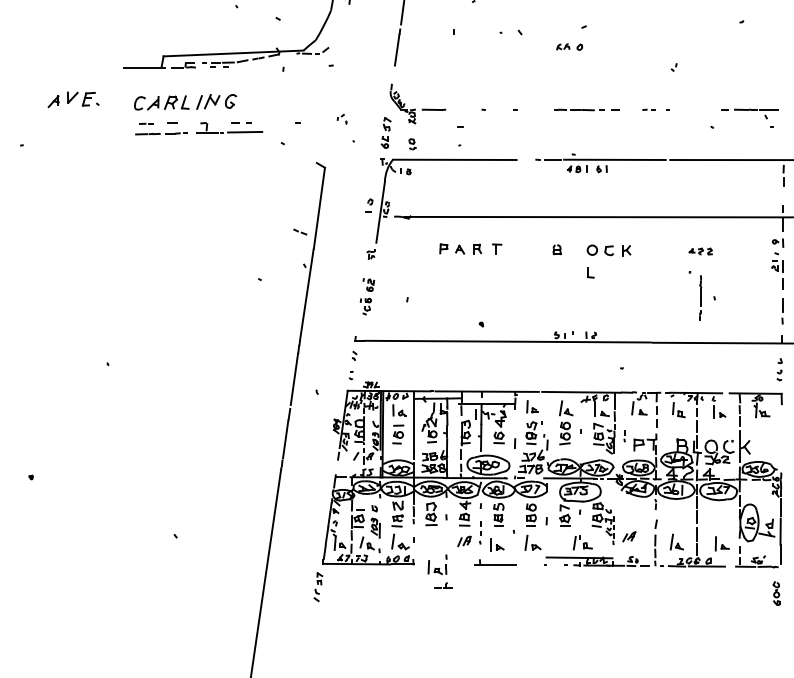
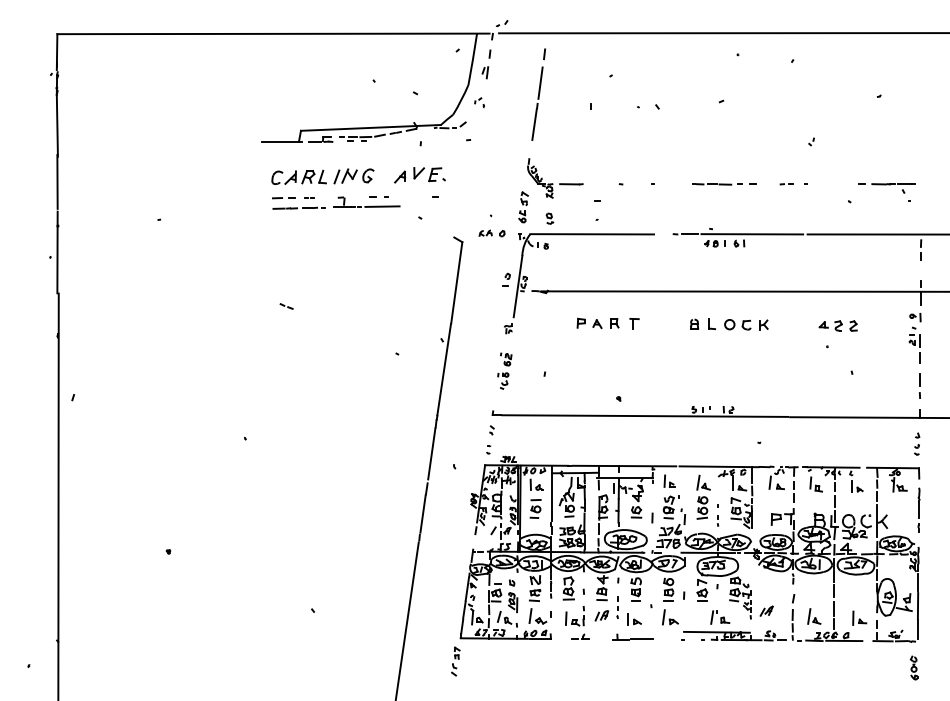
part: (569, 47) -> (491, 233), moved
part: (73, 100) -> (419, 175), moved
part: (342, 119) -> (479, 102), moved
part: (146, 124) -> (283, 198), size x1.67
line: (301, 232) -> (287, 306), moved
part: (700, 251) -> (837, 325), size x1.67
part: (590, 273) -> (711, 324), moved
part: (700, 297) -> (918, 509), moved
part: (625, 436) -> (718, 520), moved
part: (440, 571) -> (577, 622), moved

